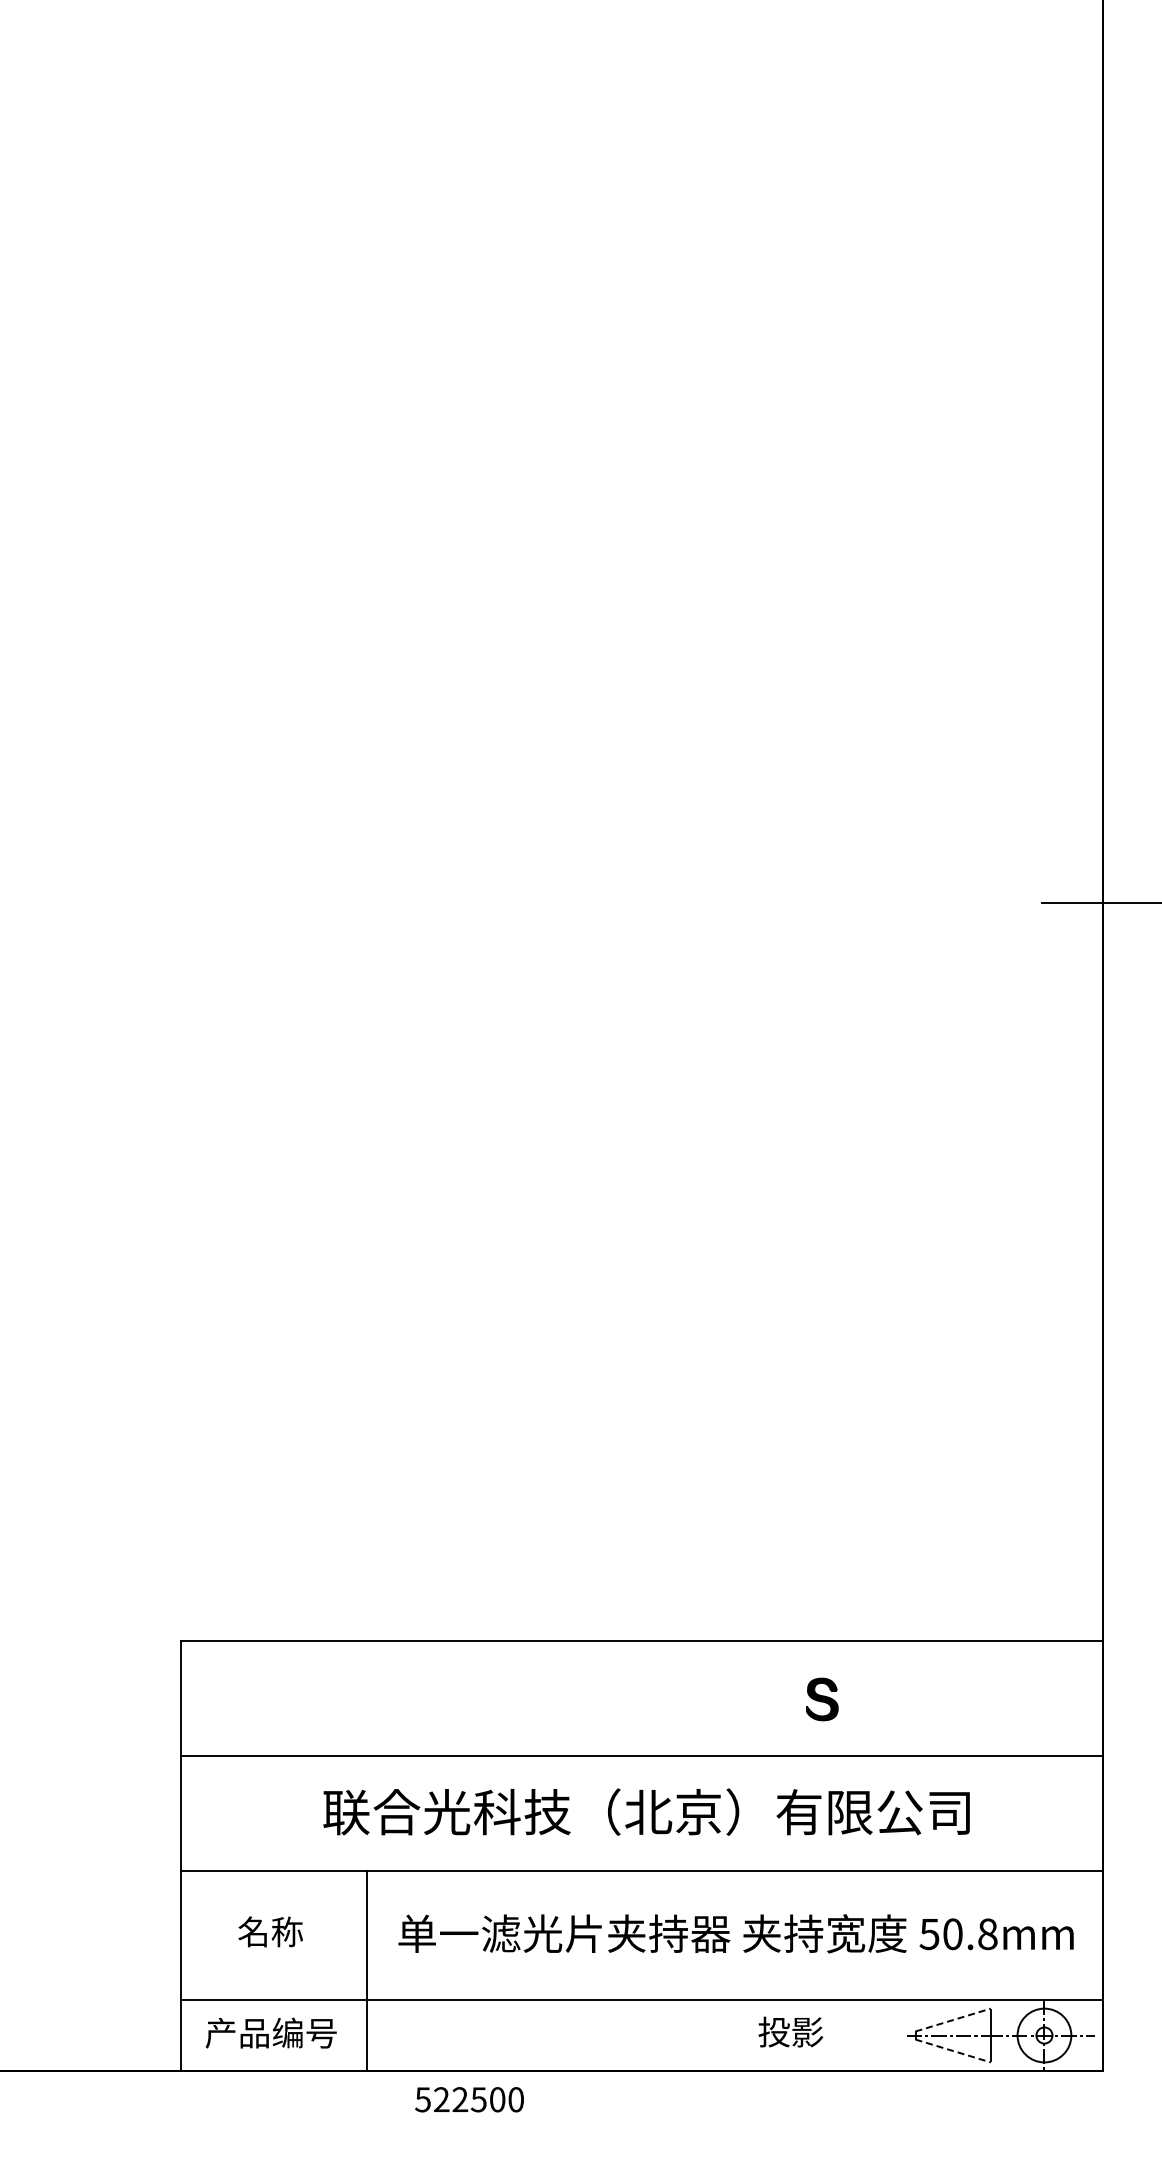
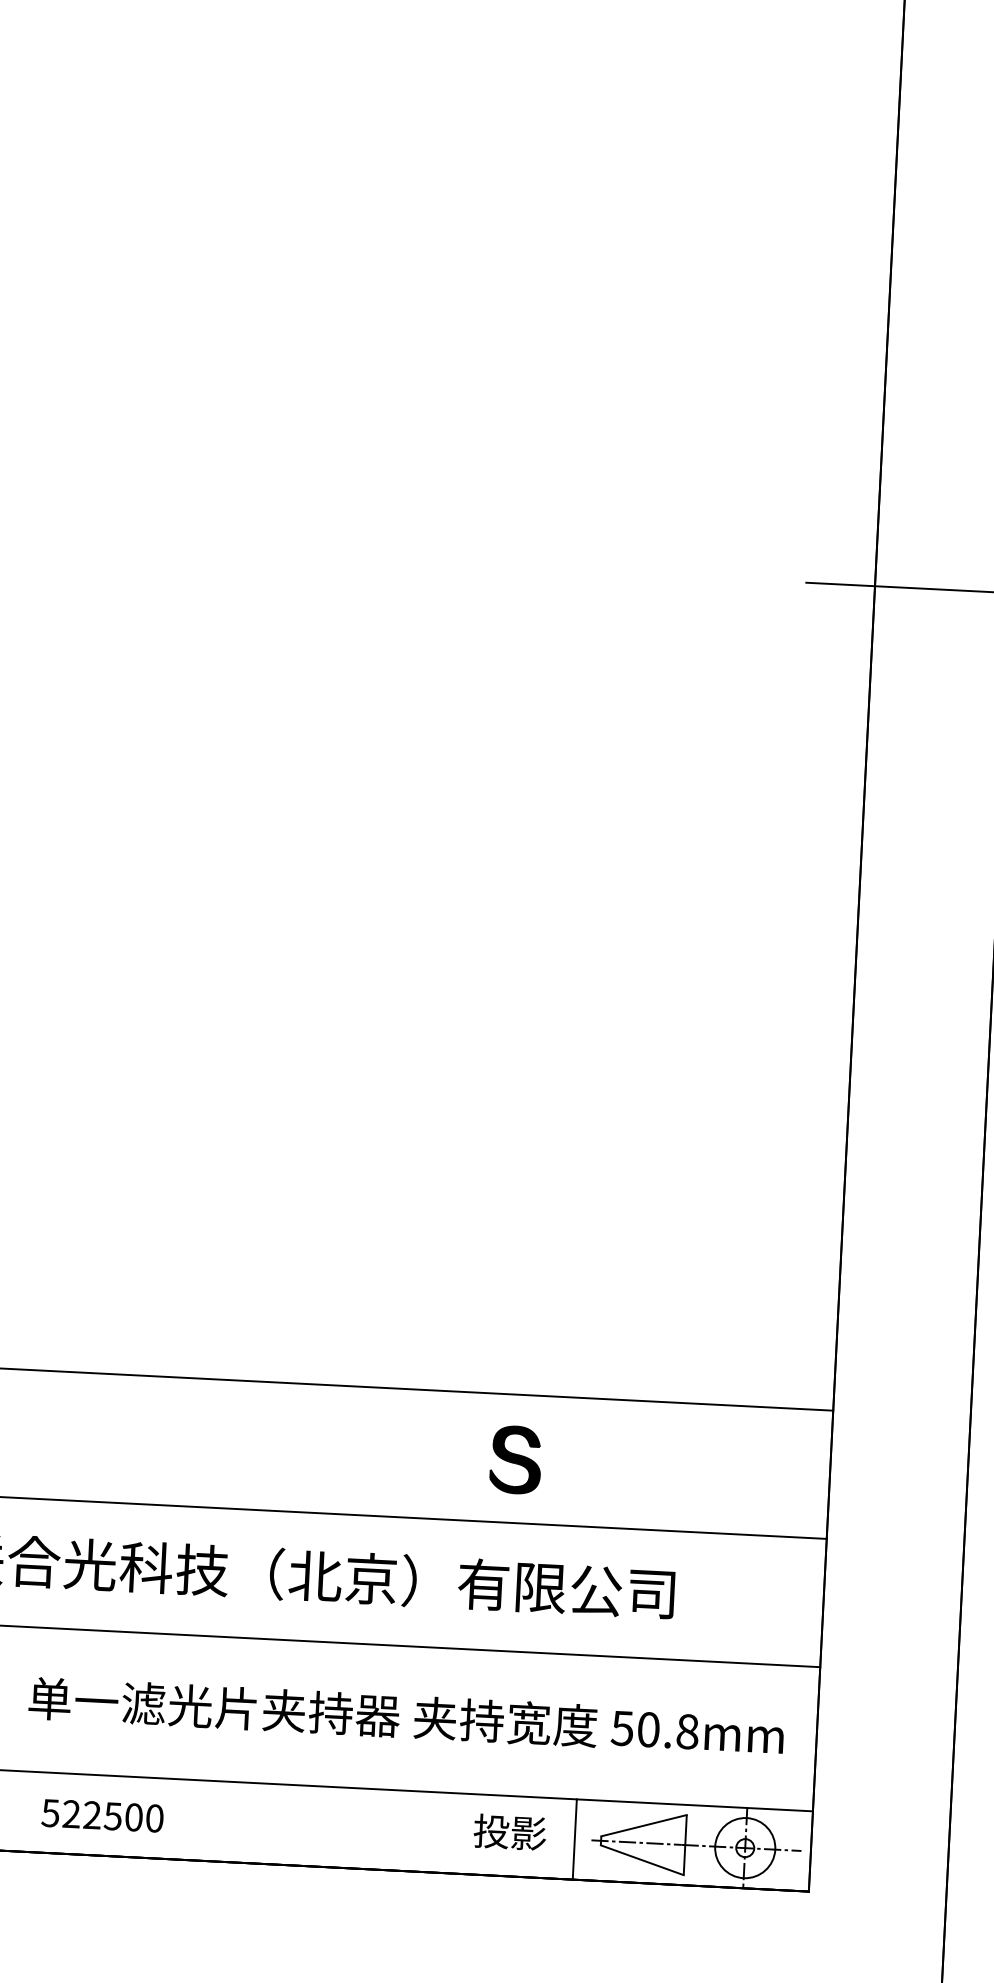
part: (822, 1699) -> (516, 1460), size x1.43
line: (953, 2019) -> (644, 1825), dashed -> solid
text: (790, 2031) -> (509, 1831), moved
line: (891, 2035) -> (574, 1839), added
line: (953, 2051) -> (642, 1860), dashed -> solid
text: (469, 2099) -> (102, 1815), moved

